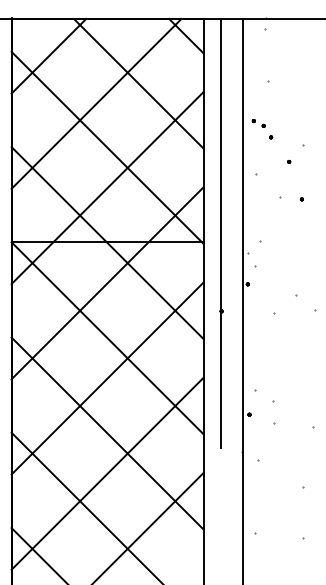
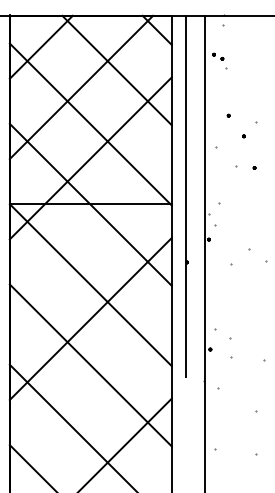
part: (258, 123) -> (218, 56), moved
line: (107, 283) -> (90, 238), removed
line: (107, 473) -> (90, 399), removed

